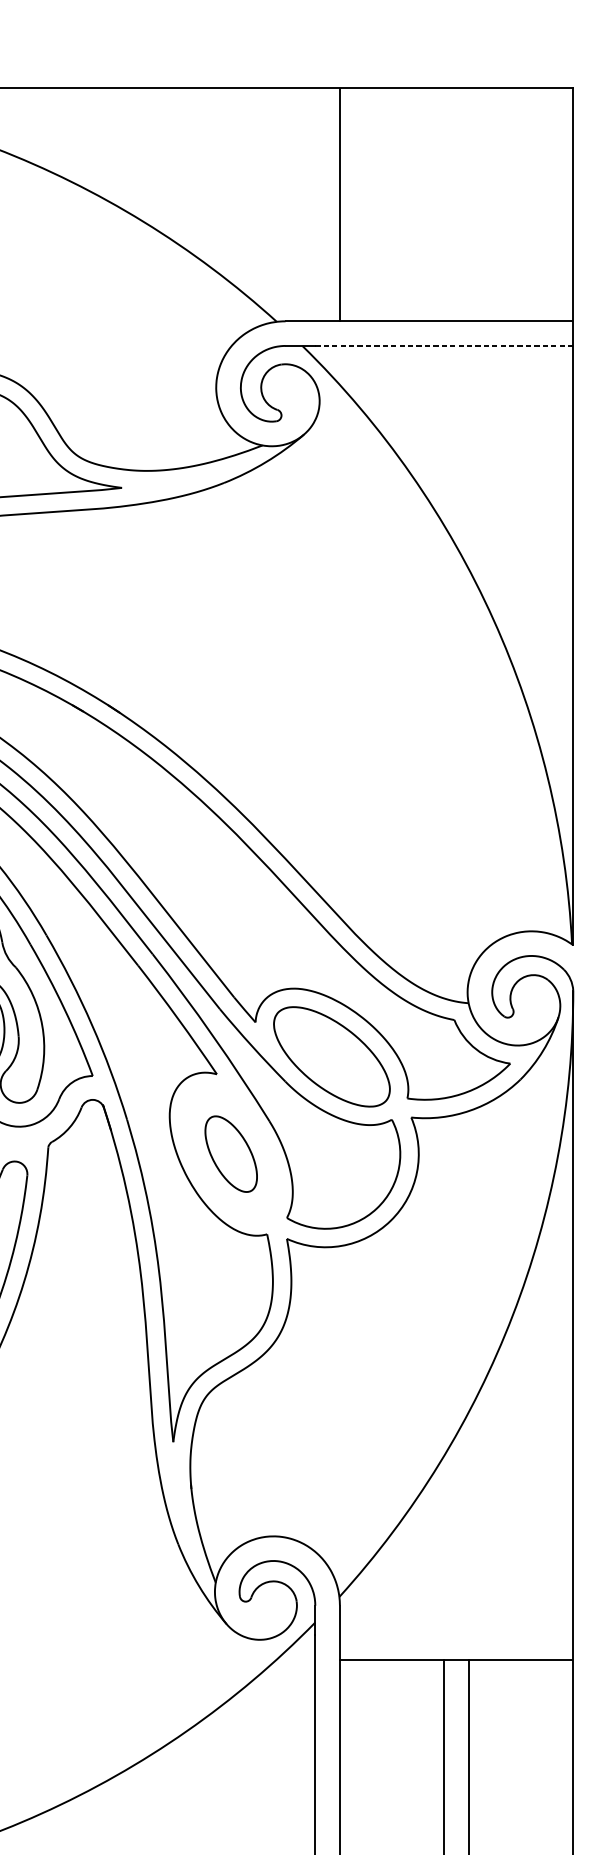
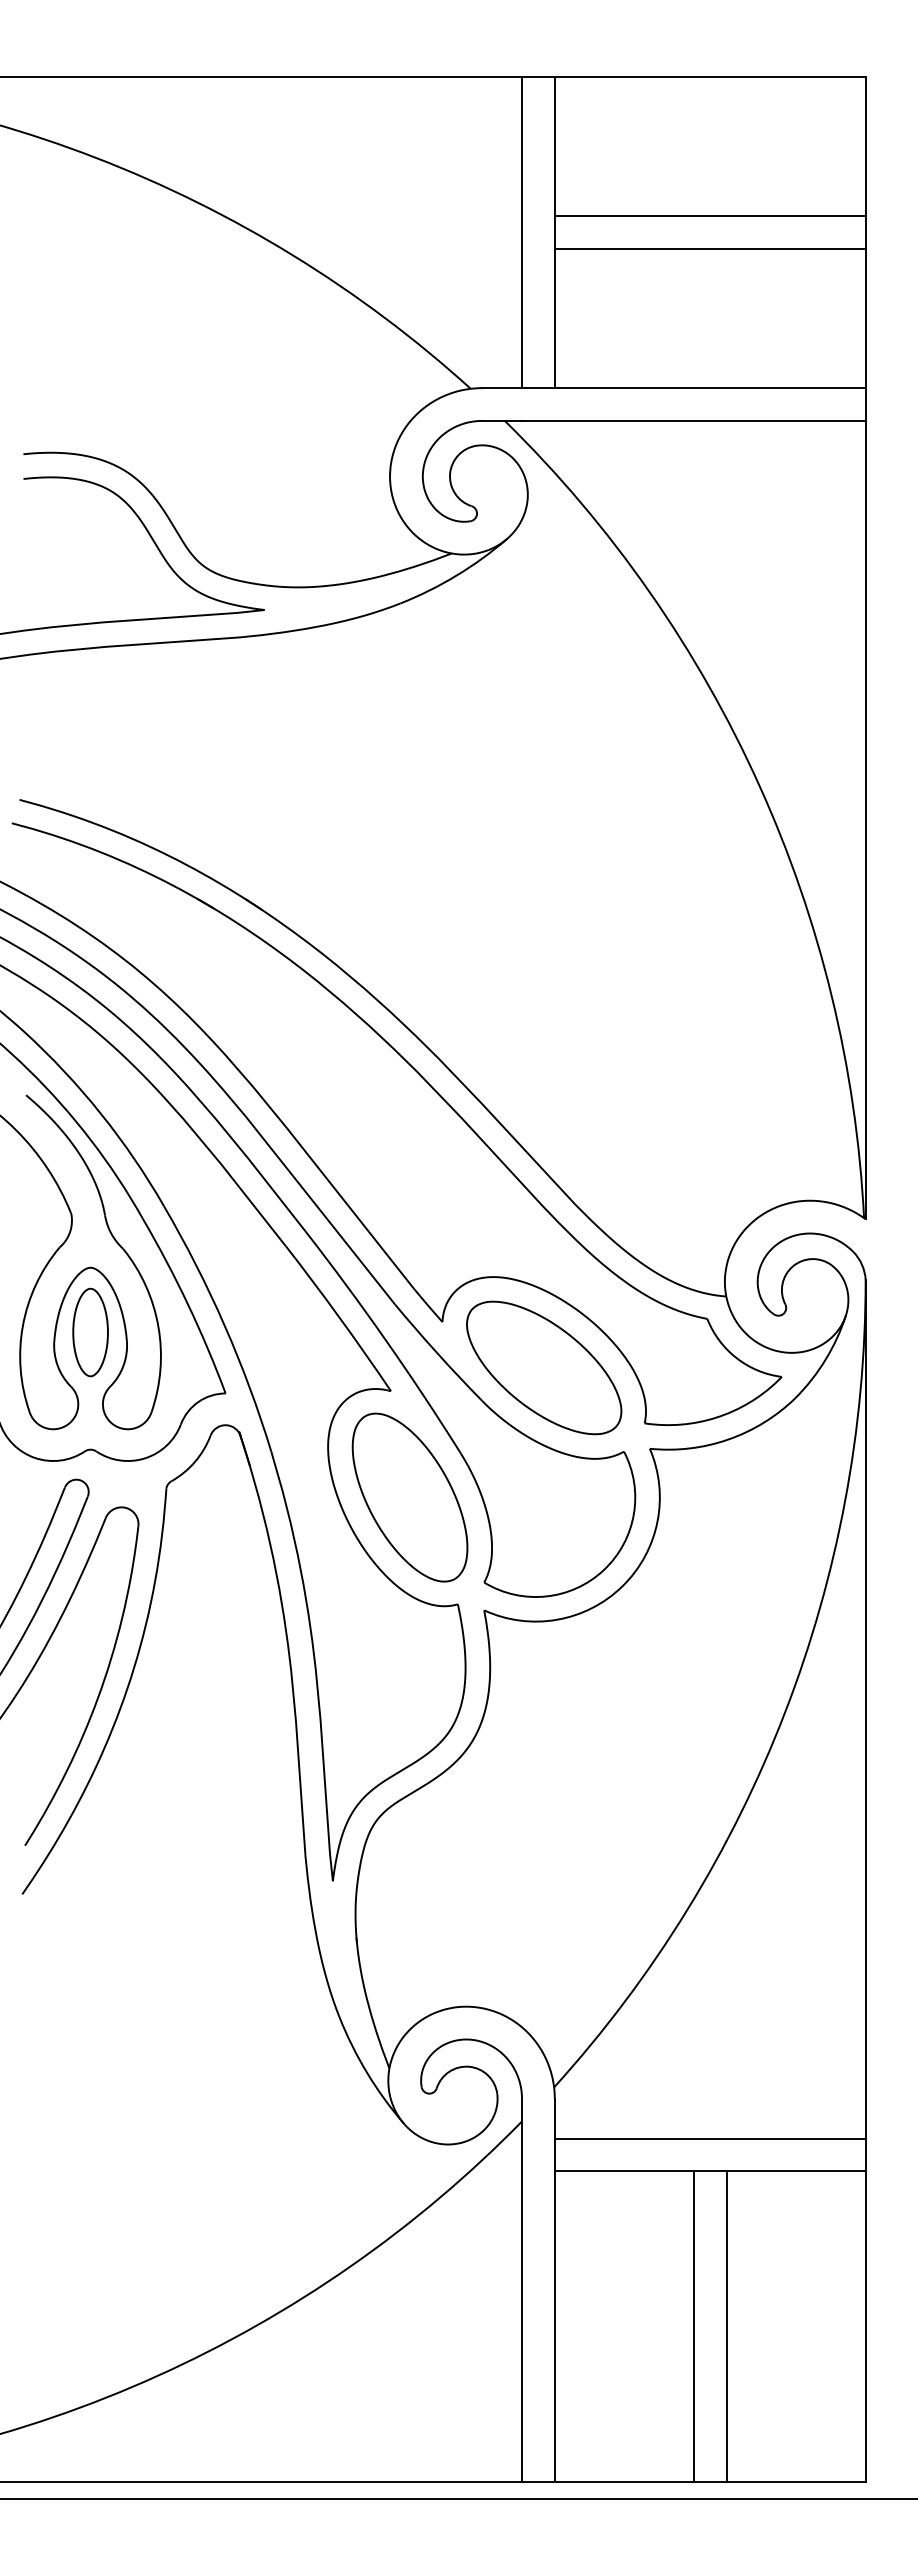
line: (456, 192) -> (709, 216), added
line: (315, 204) -> (522, 232), added
line: (456, 217) -> (709, 249), added
line: (444, 345) -> (693, 420), dashed -> solid
part: (230, 1154) -> (409, 1497), size x1.67
line: (456, 1635) -> (709, 2138), added

